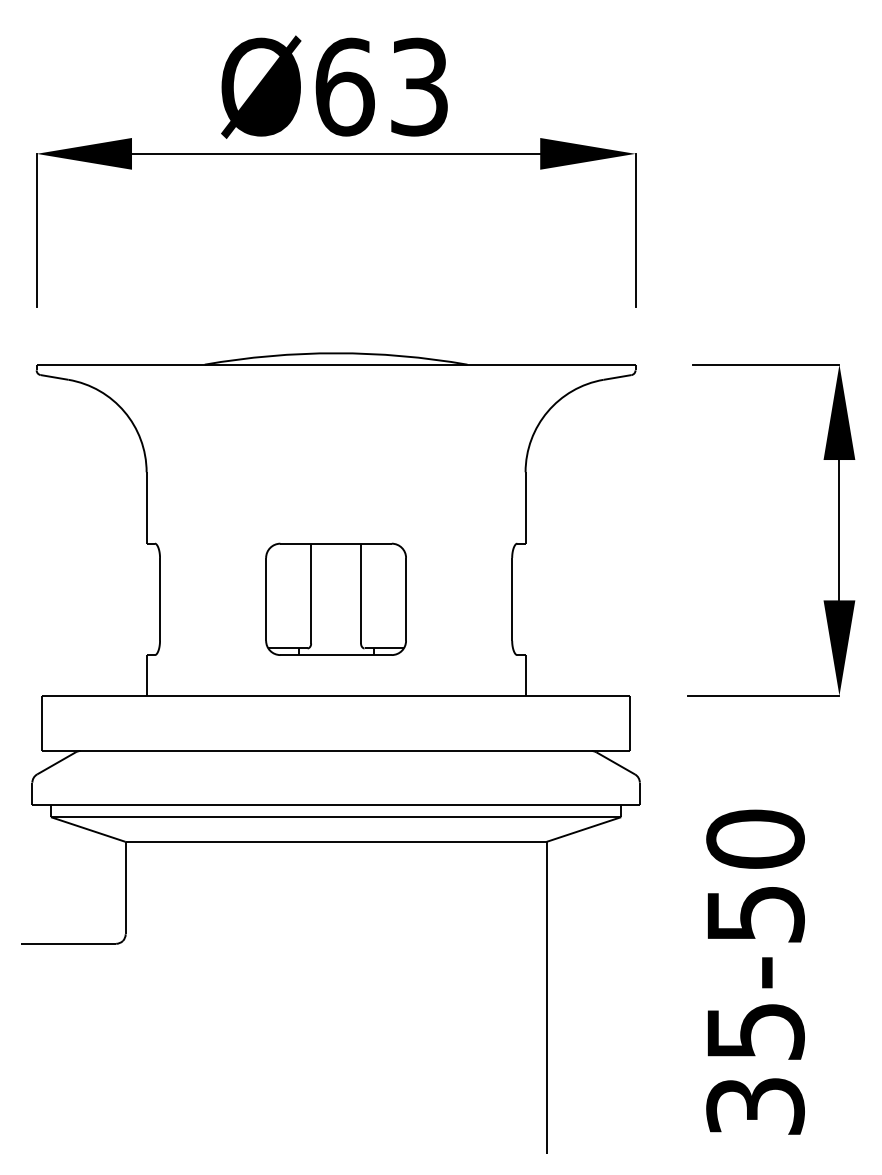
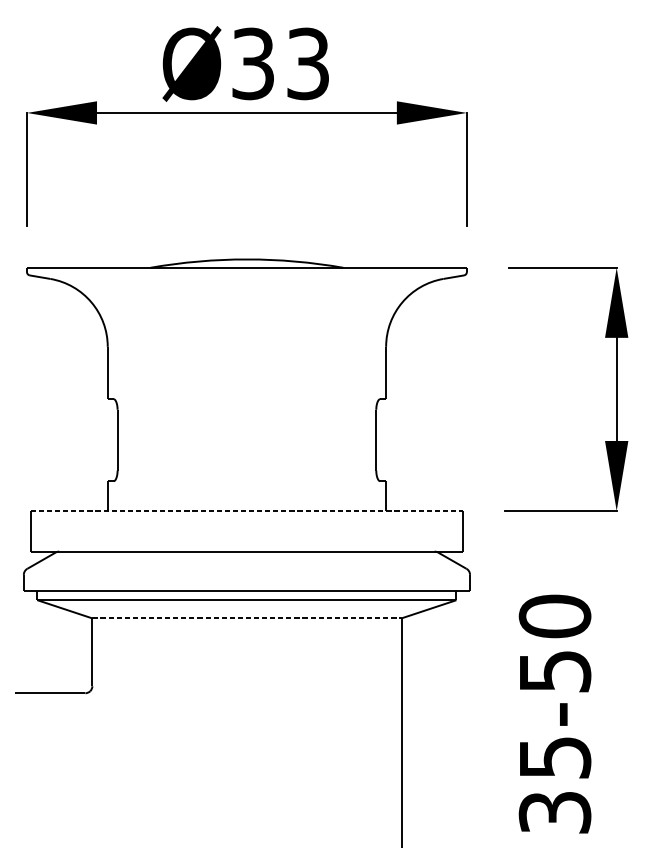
text: (344, 86) -> (253, 63), Ø63 -> Ø33
part: (335, 598) -> (246, 439), removed
line: (336, 695) -> (247, 510), solid -> dashed
line: (336, 841) -> (247, 618), solid -> dashed

